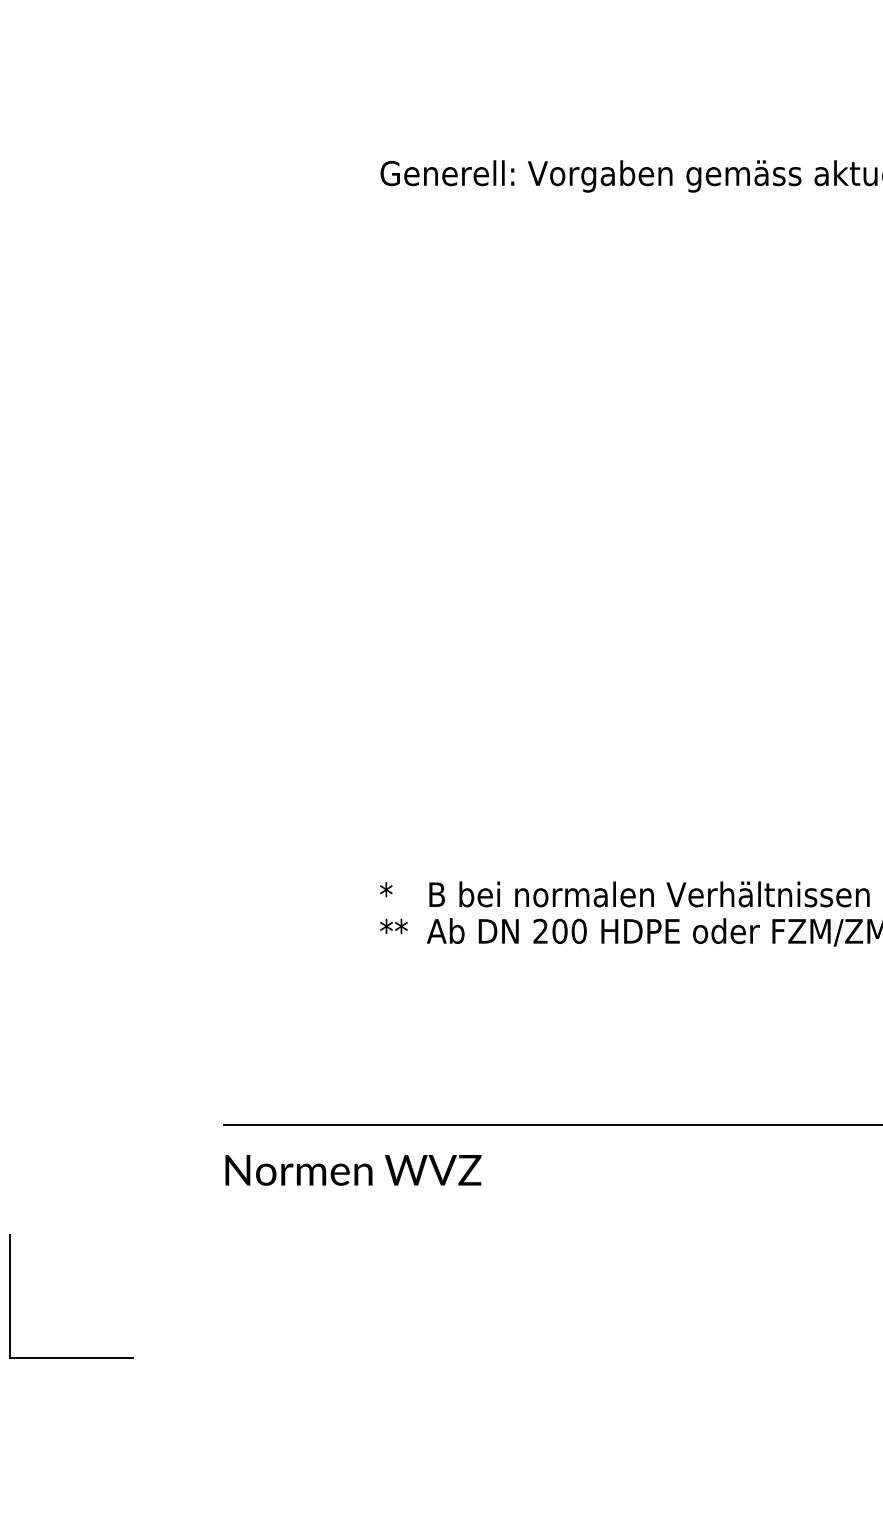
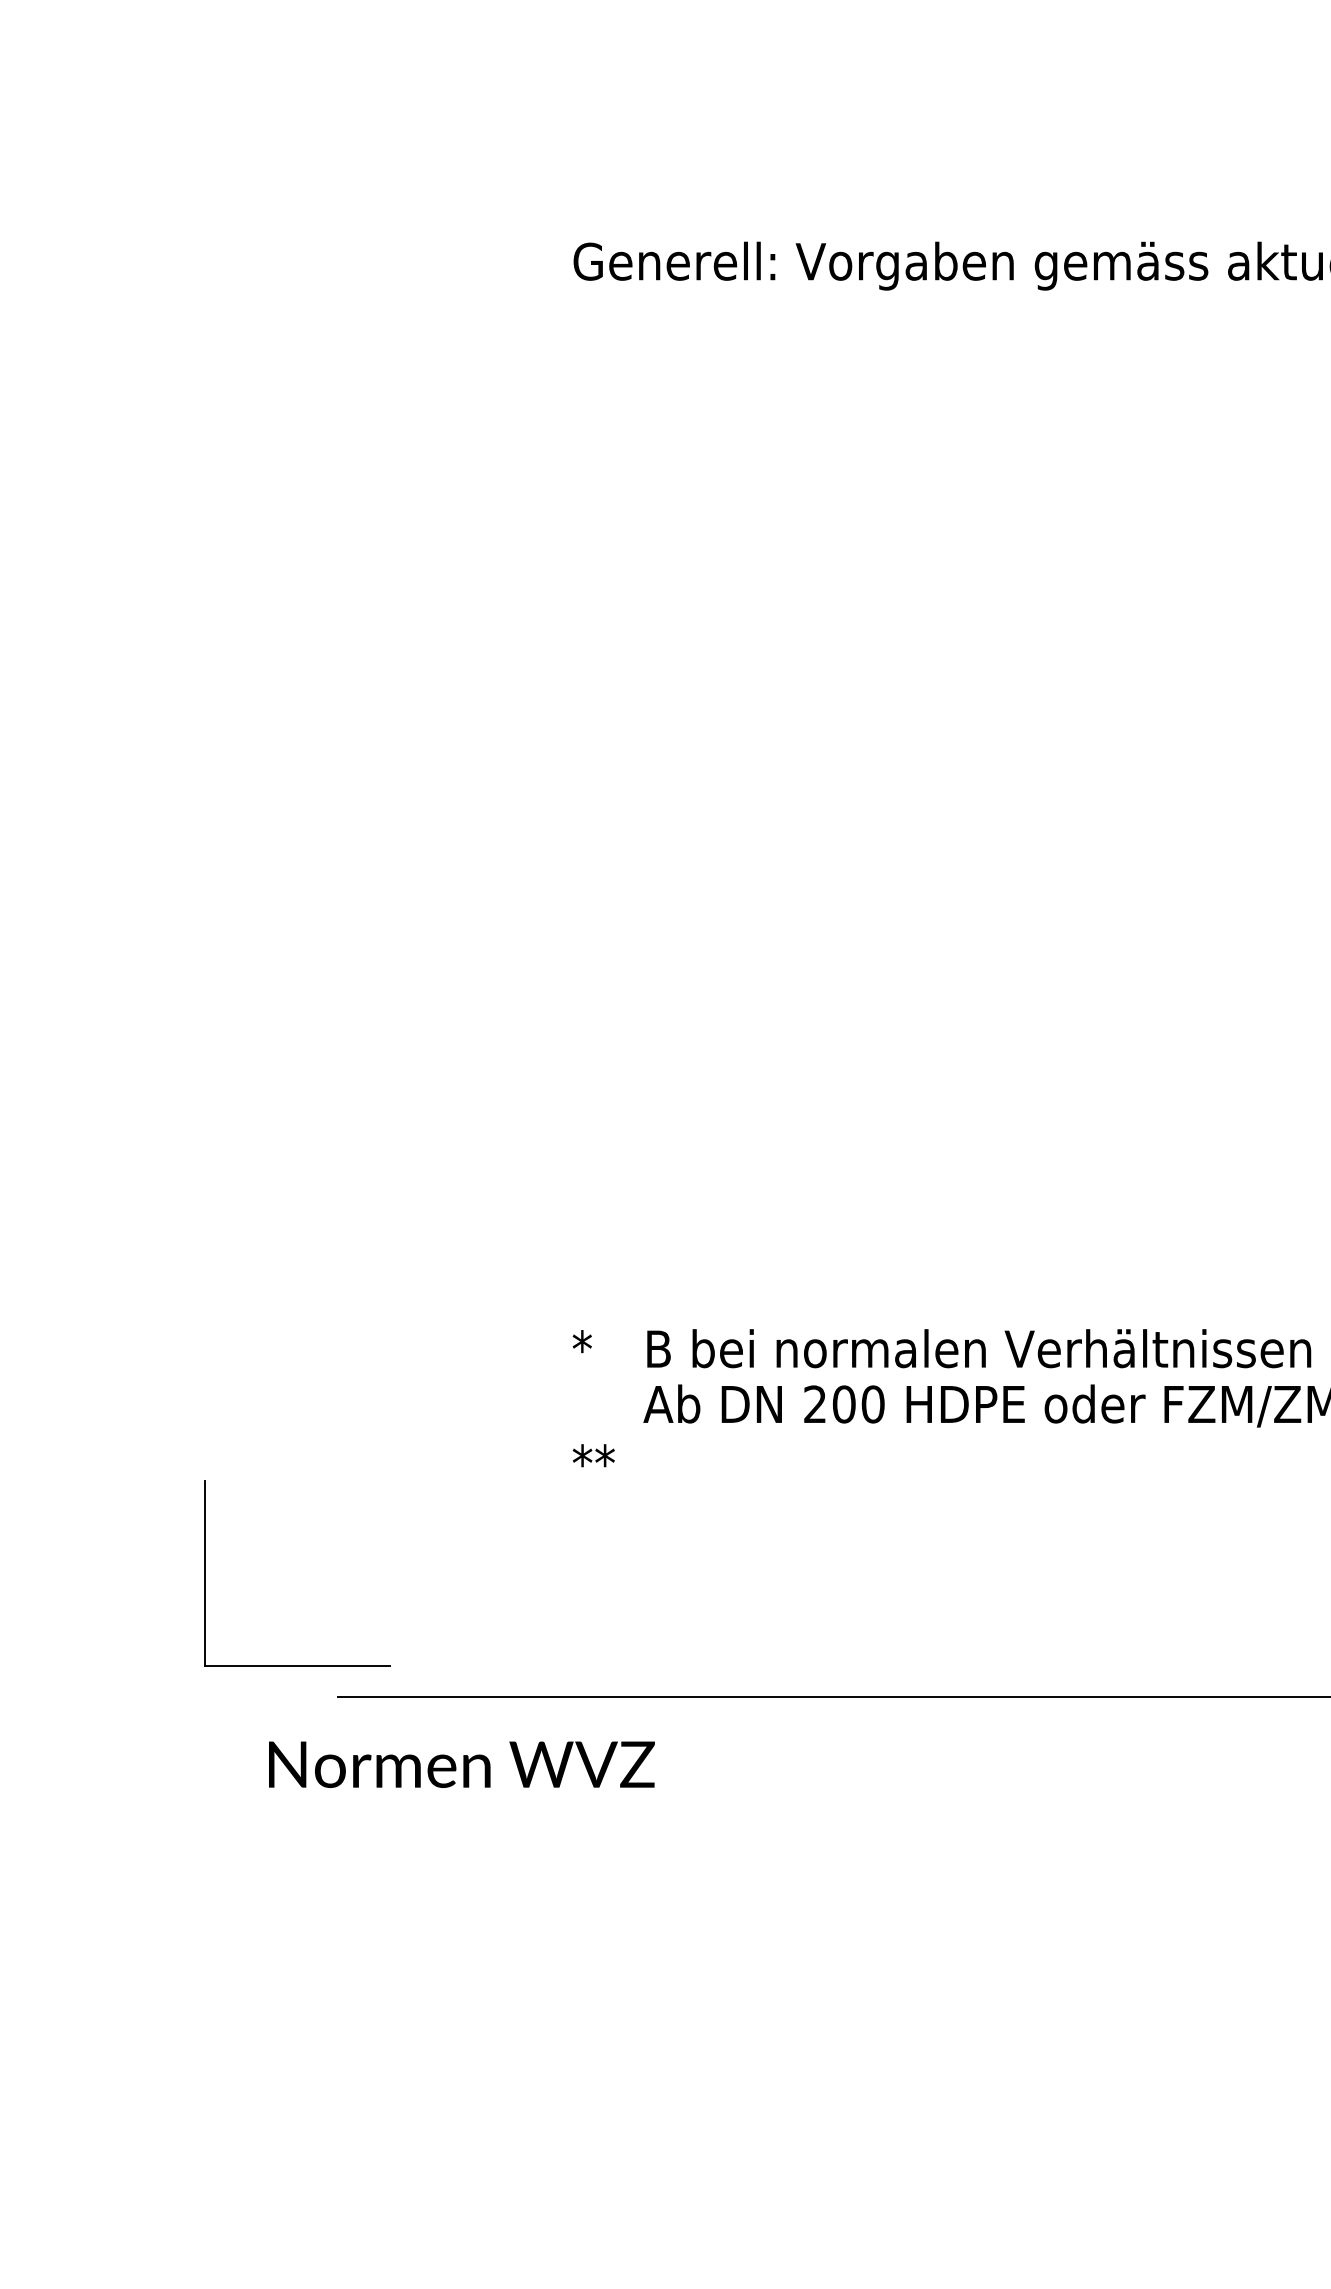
text: (393, 925) -> (593, 1454), moved
text: (353, 1170) -> (461, 1764), moved
part: (10, 1296) -> (205, 1573), moved

